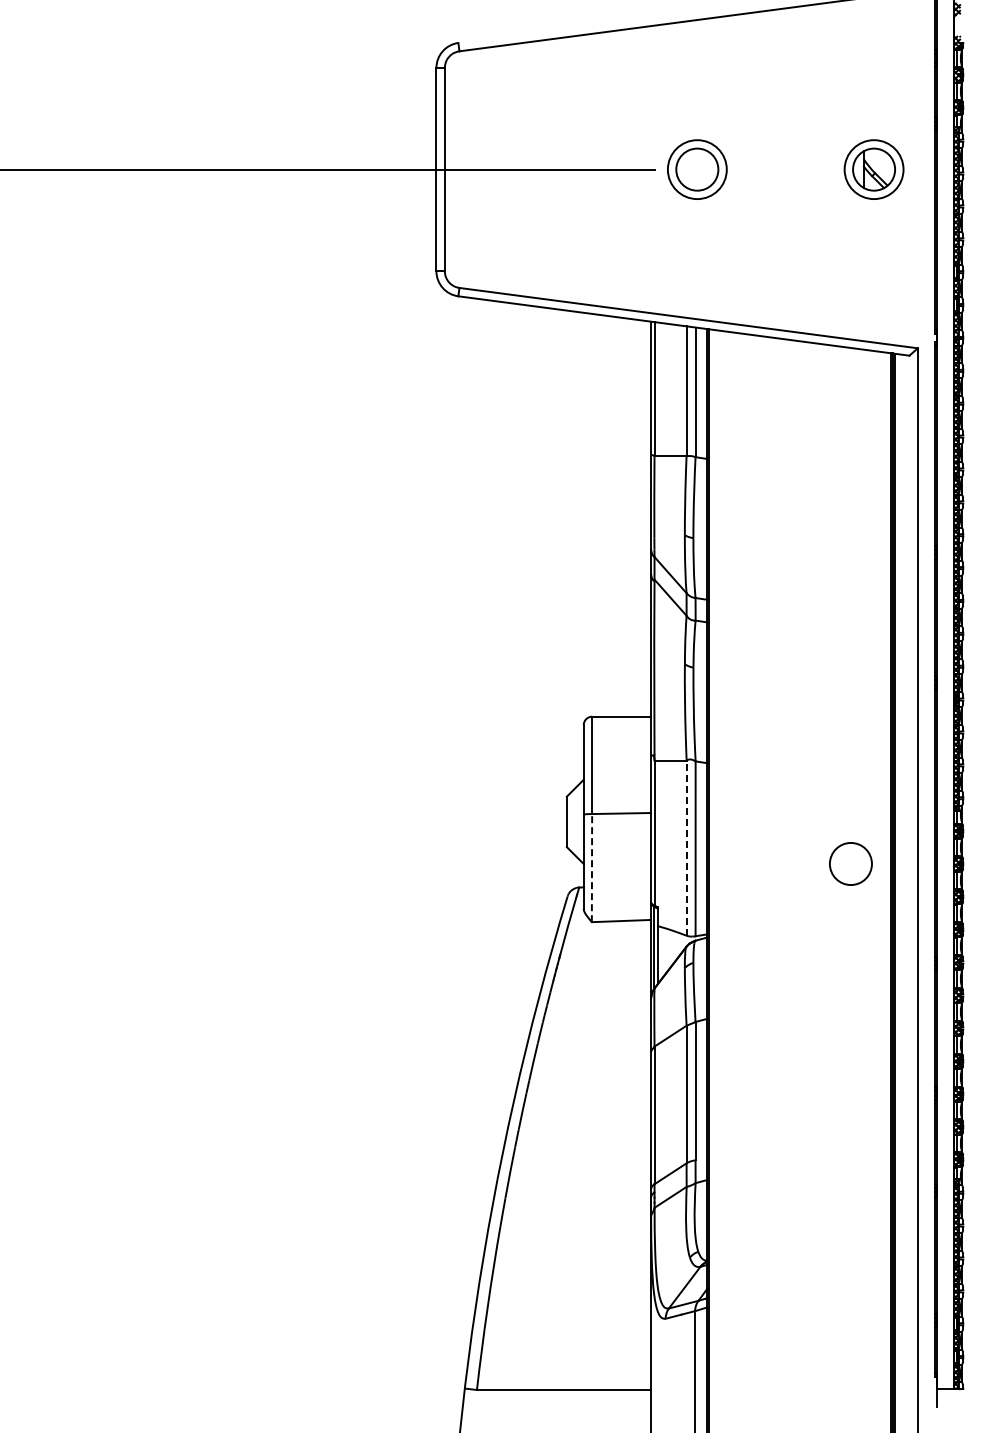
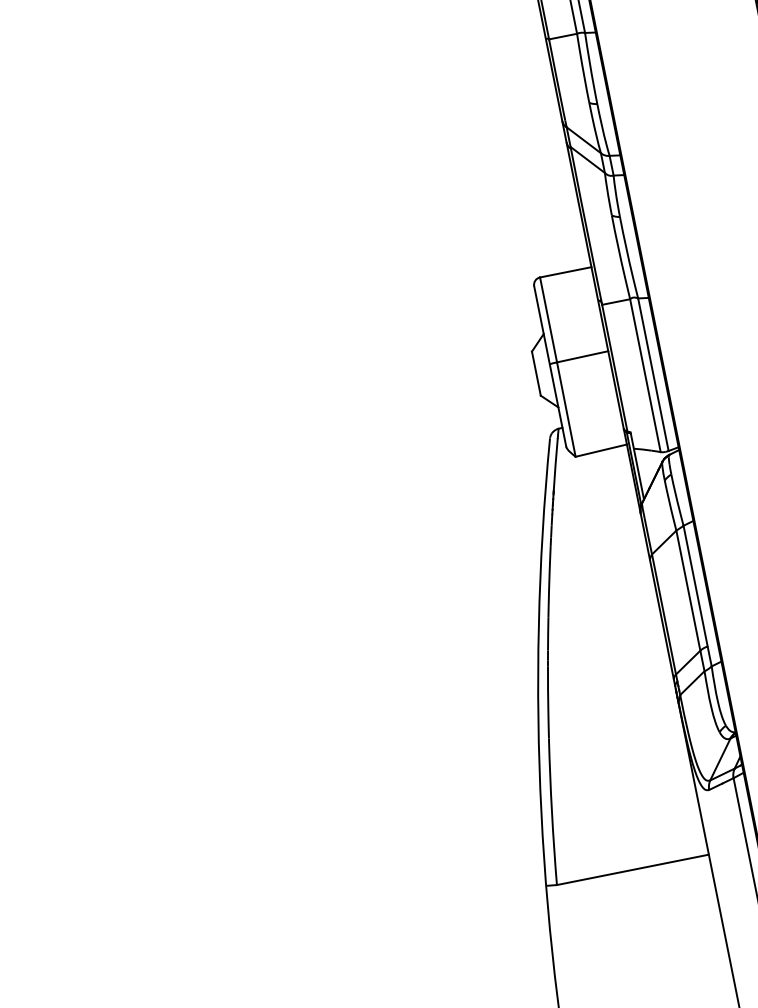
line: (686, 848) -> (645, 376), dashed -> solid
line: (592, 867) -> (566, 408), dashed -> solid

